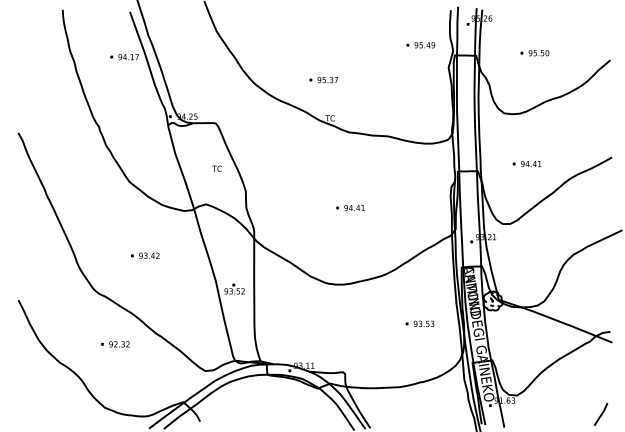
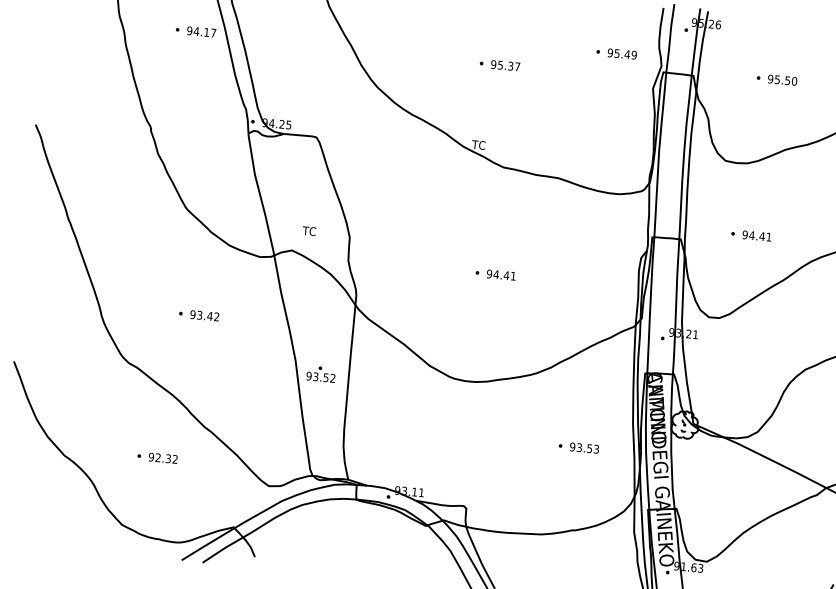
part: (323, 79) -> (499, 64), moved
text: (216, 168) -> (308, 230), moved
part: (115, 344) -> (157, 457), moved

